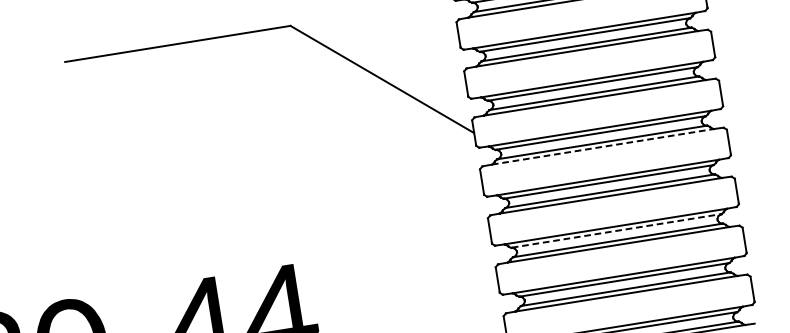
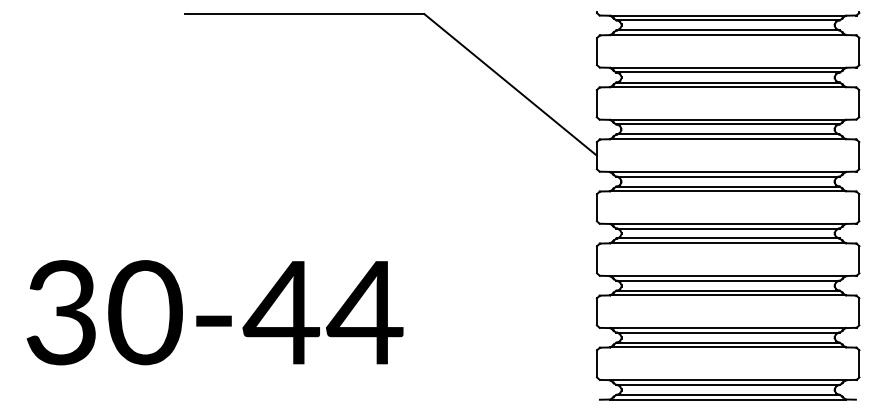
line: (603, 146) -> (728, 191), dashed -> solid
line: (616, 230) -> (728, 280), dashed -> solid

